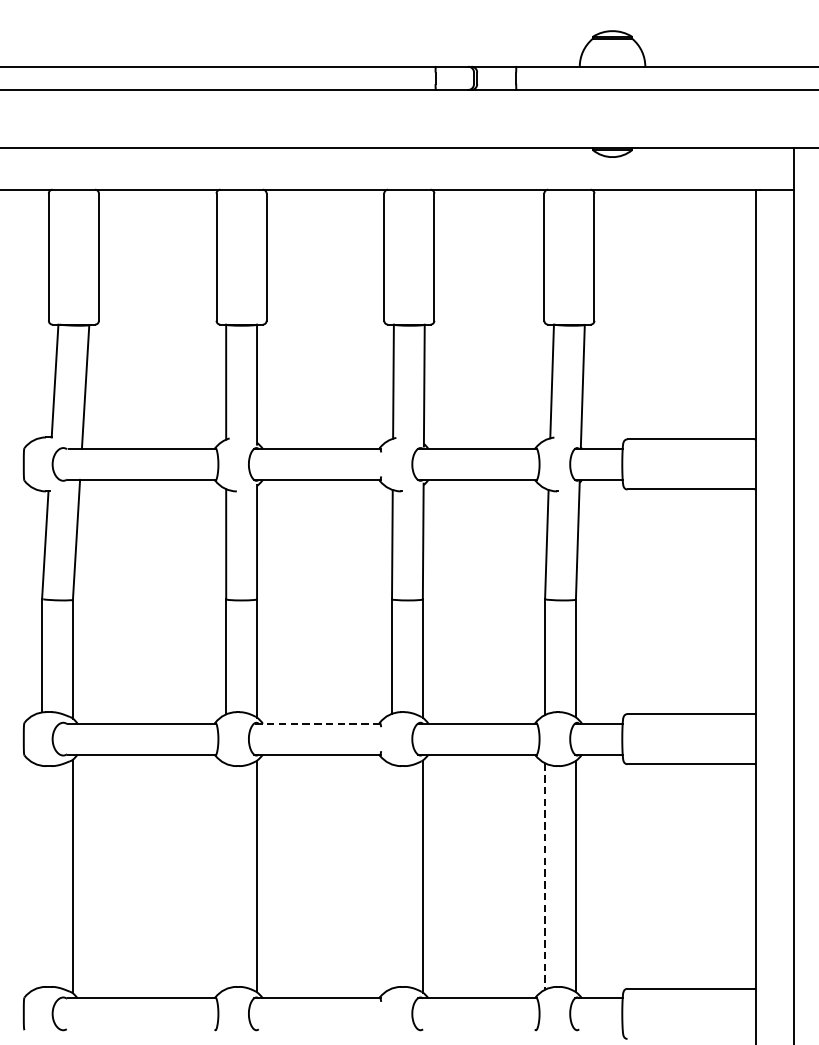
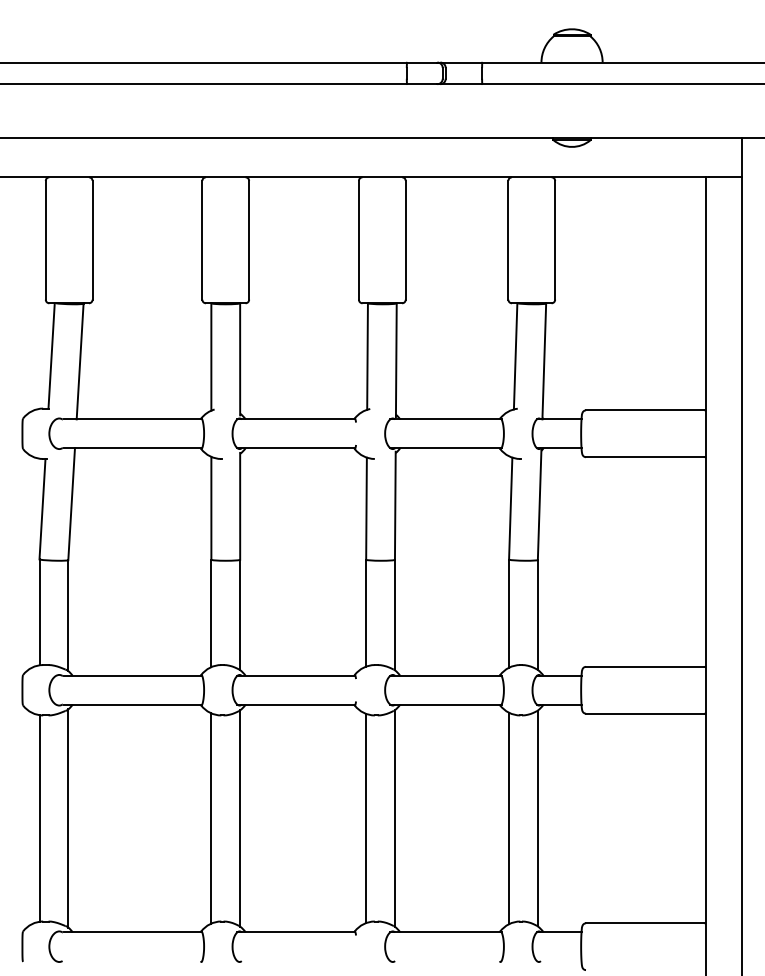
line: (316, 723) -> (295, 675), dashed -> solid
line: (42, 876) -> (39, 818), added
line: (226, 876) -> (211, 818), added
line: (392, 876) -> (366, 818), added
line: (545, 876) -> (509, 818), dashed -> solid

